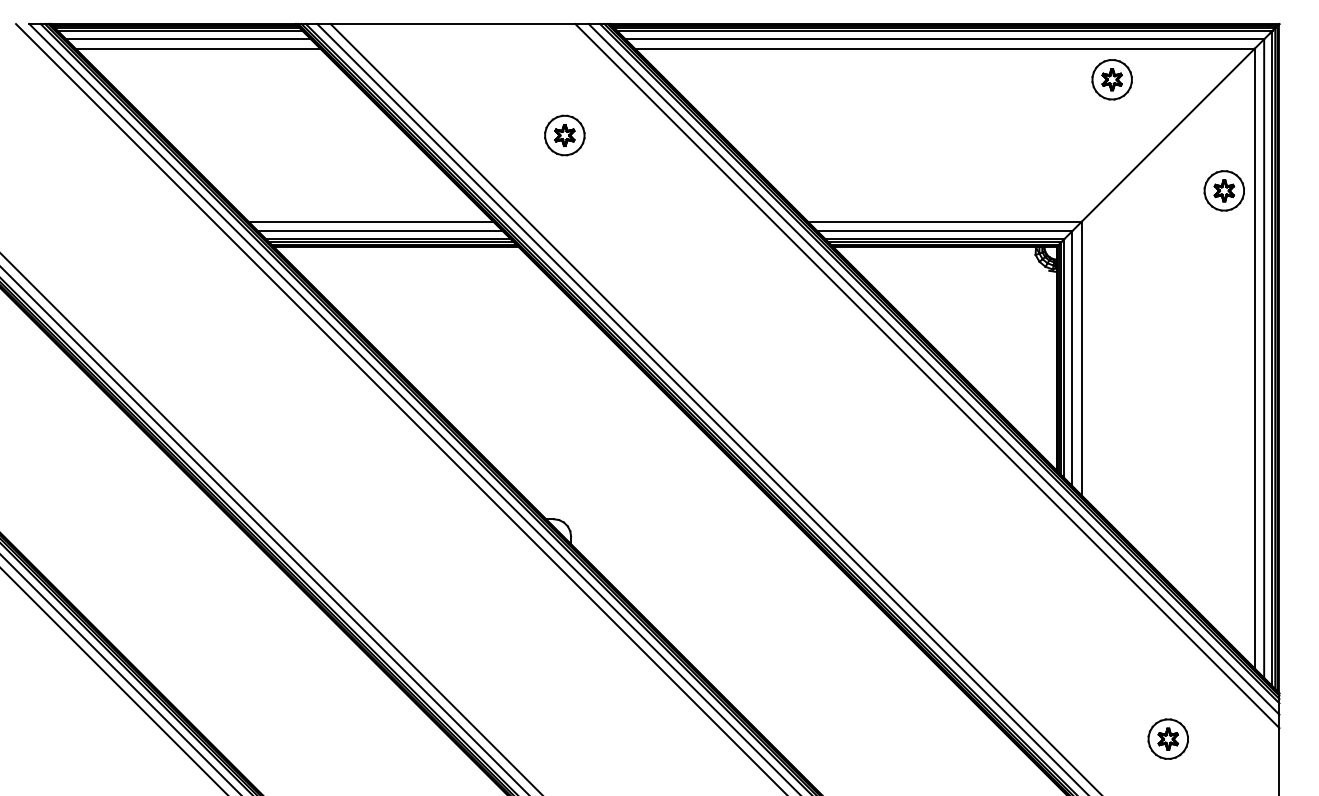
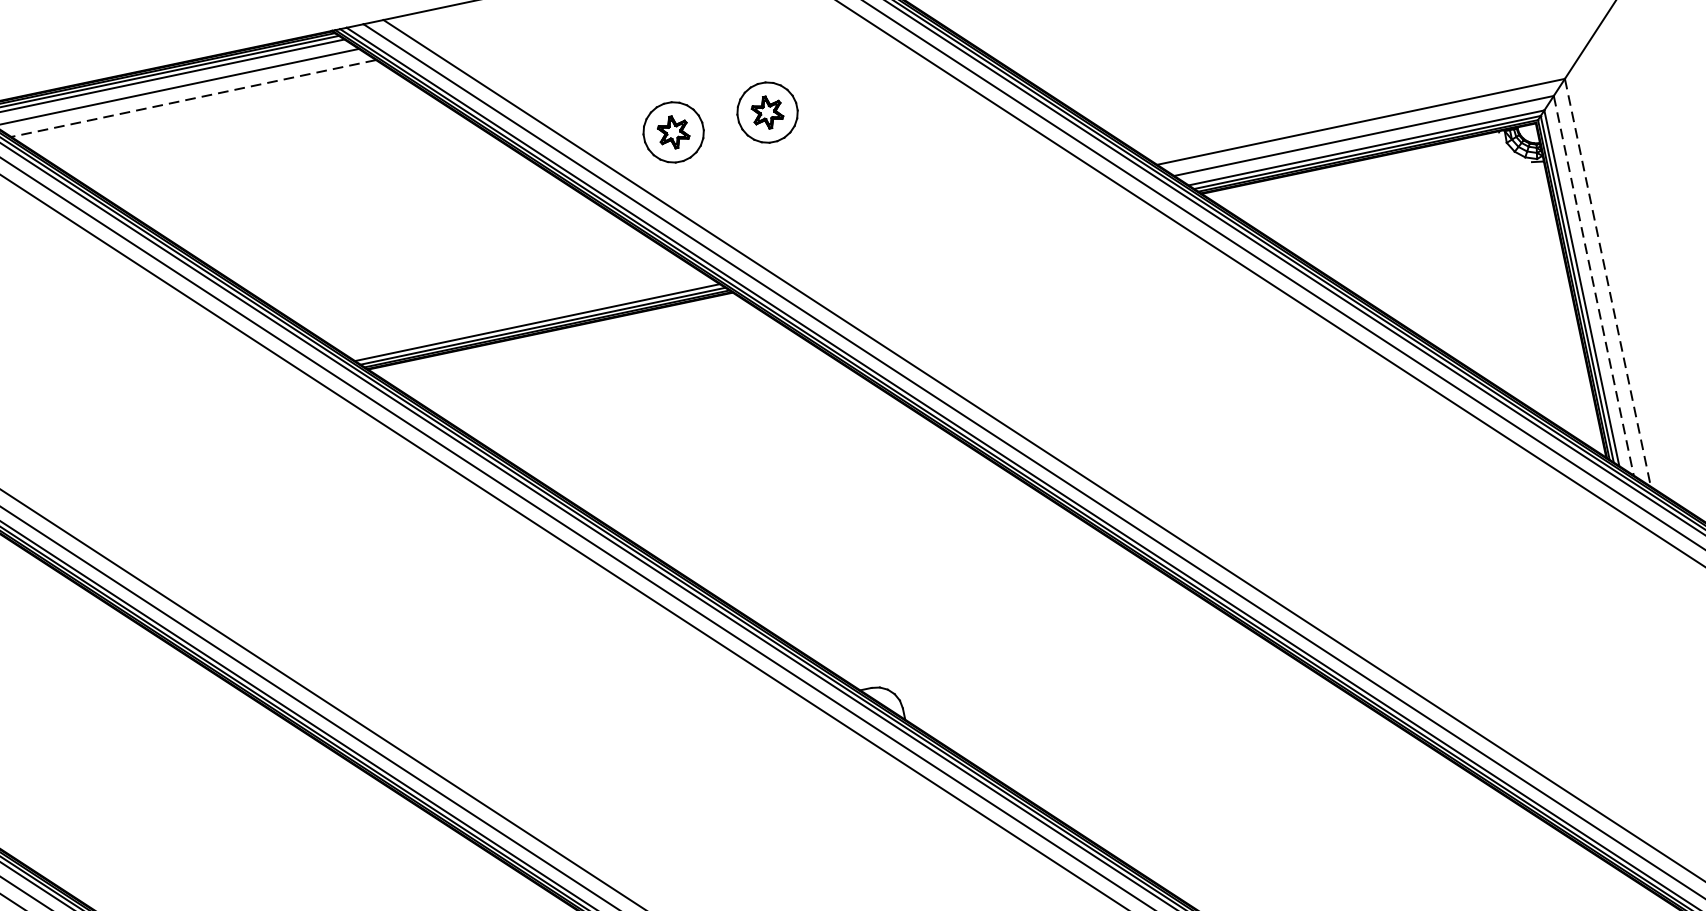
line: (197, 48) -> (192, 98), solid -> dashed
part: (501, 135) -> (673, 132), added
line: (370, 221) -> (504, 301), removed
line: (380, 231) -> (522, 313), removed
line: (1081, 358) -> (1607, 282), solid -> dashed
line: (1072, 359) -> (1594, 286), solid -> dashed

